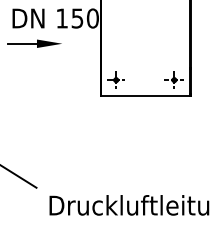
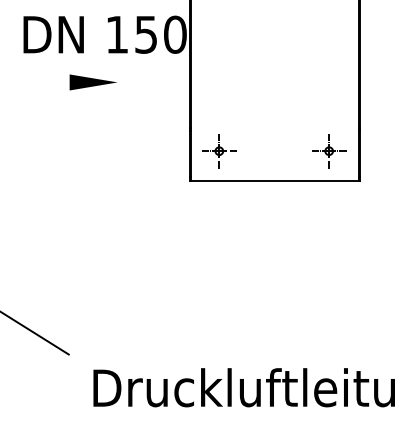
line: (21, 43) -> (40, 81), removed

